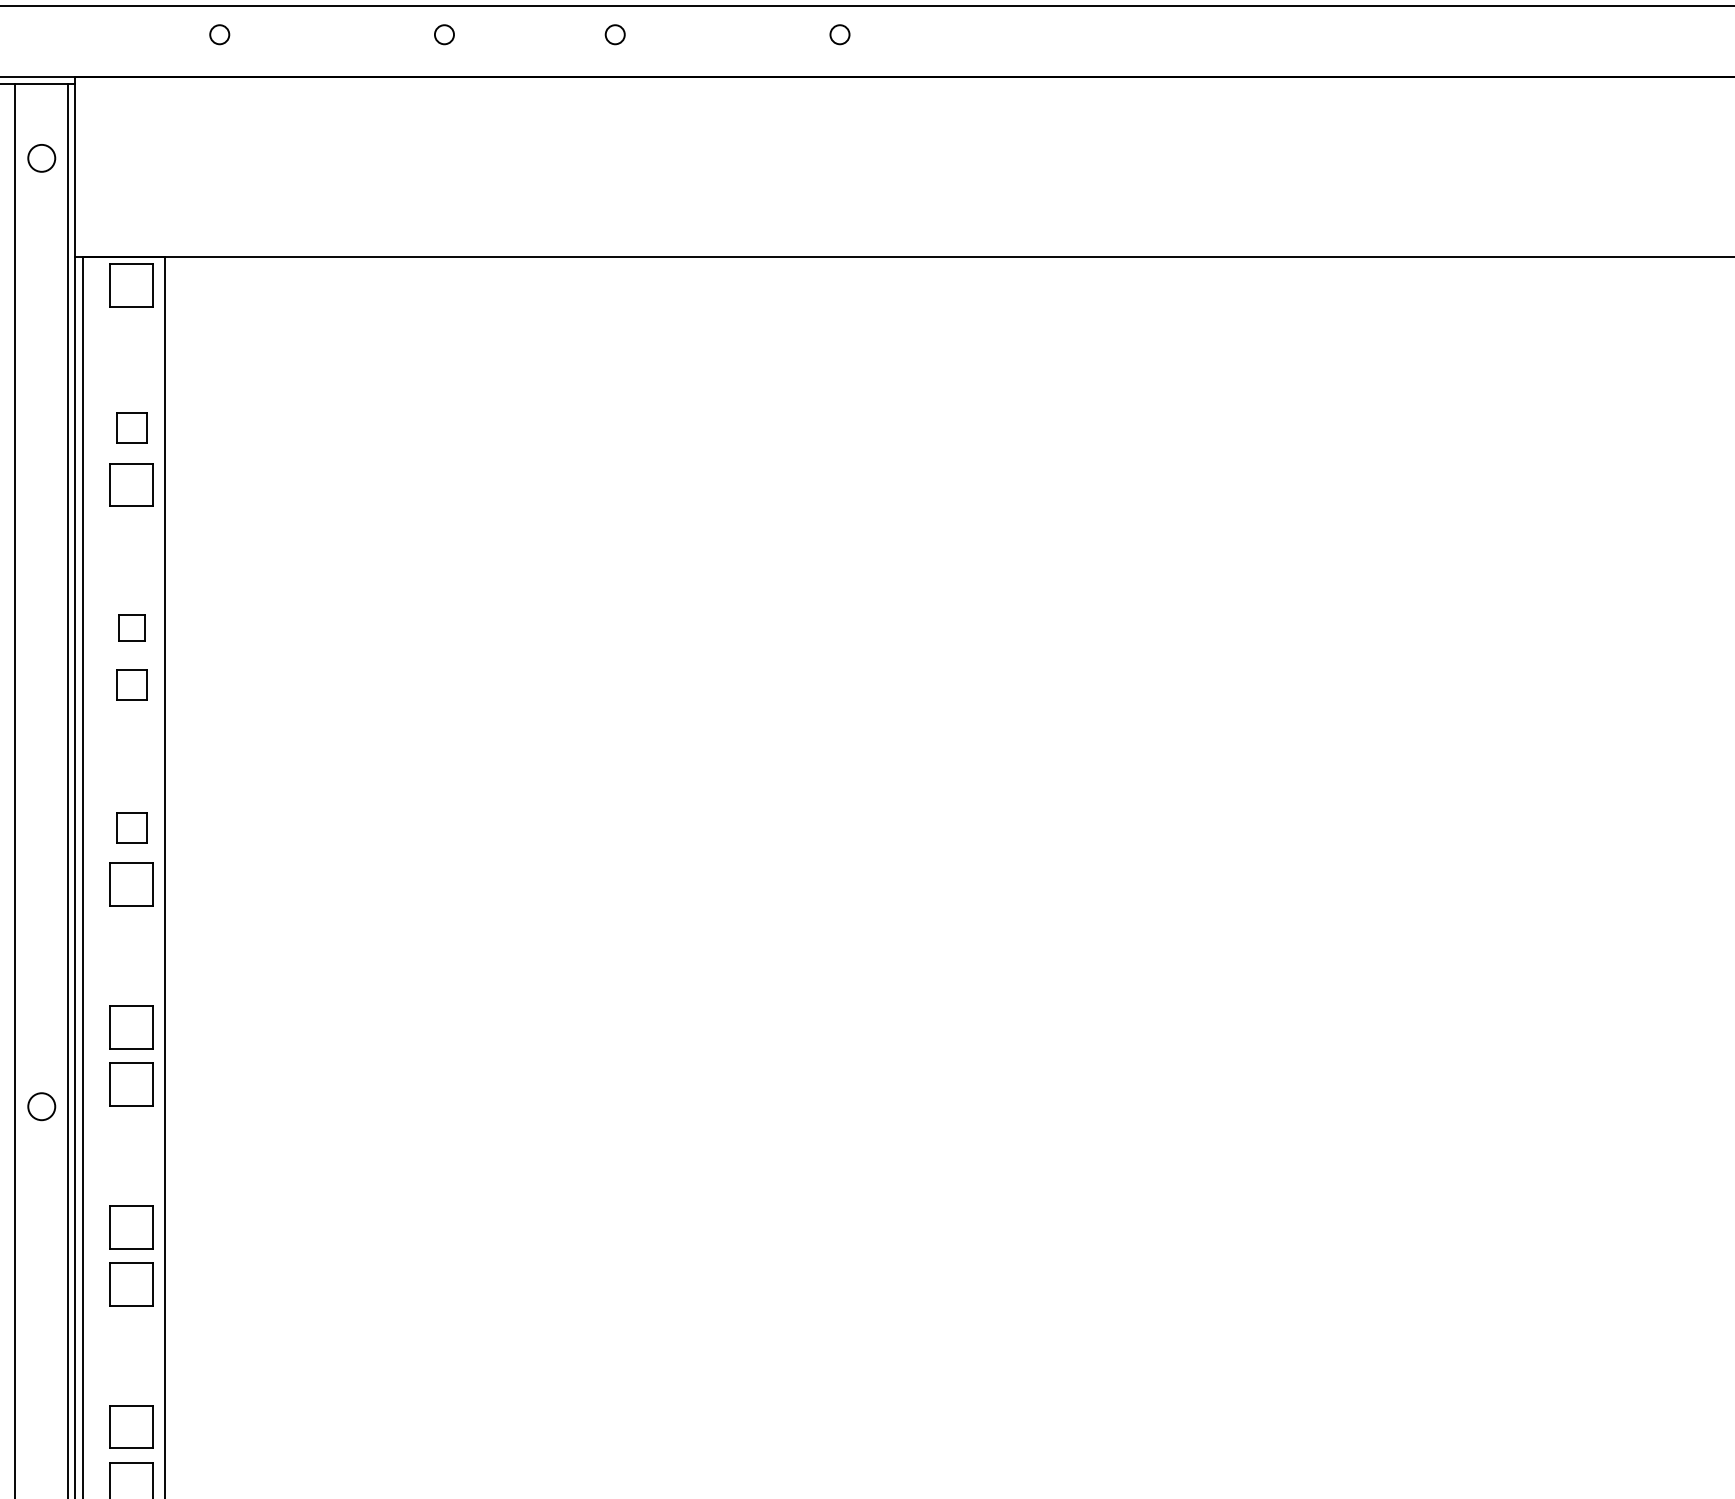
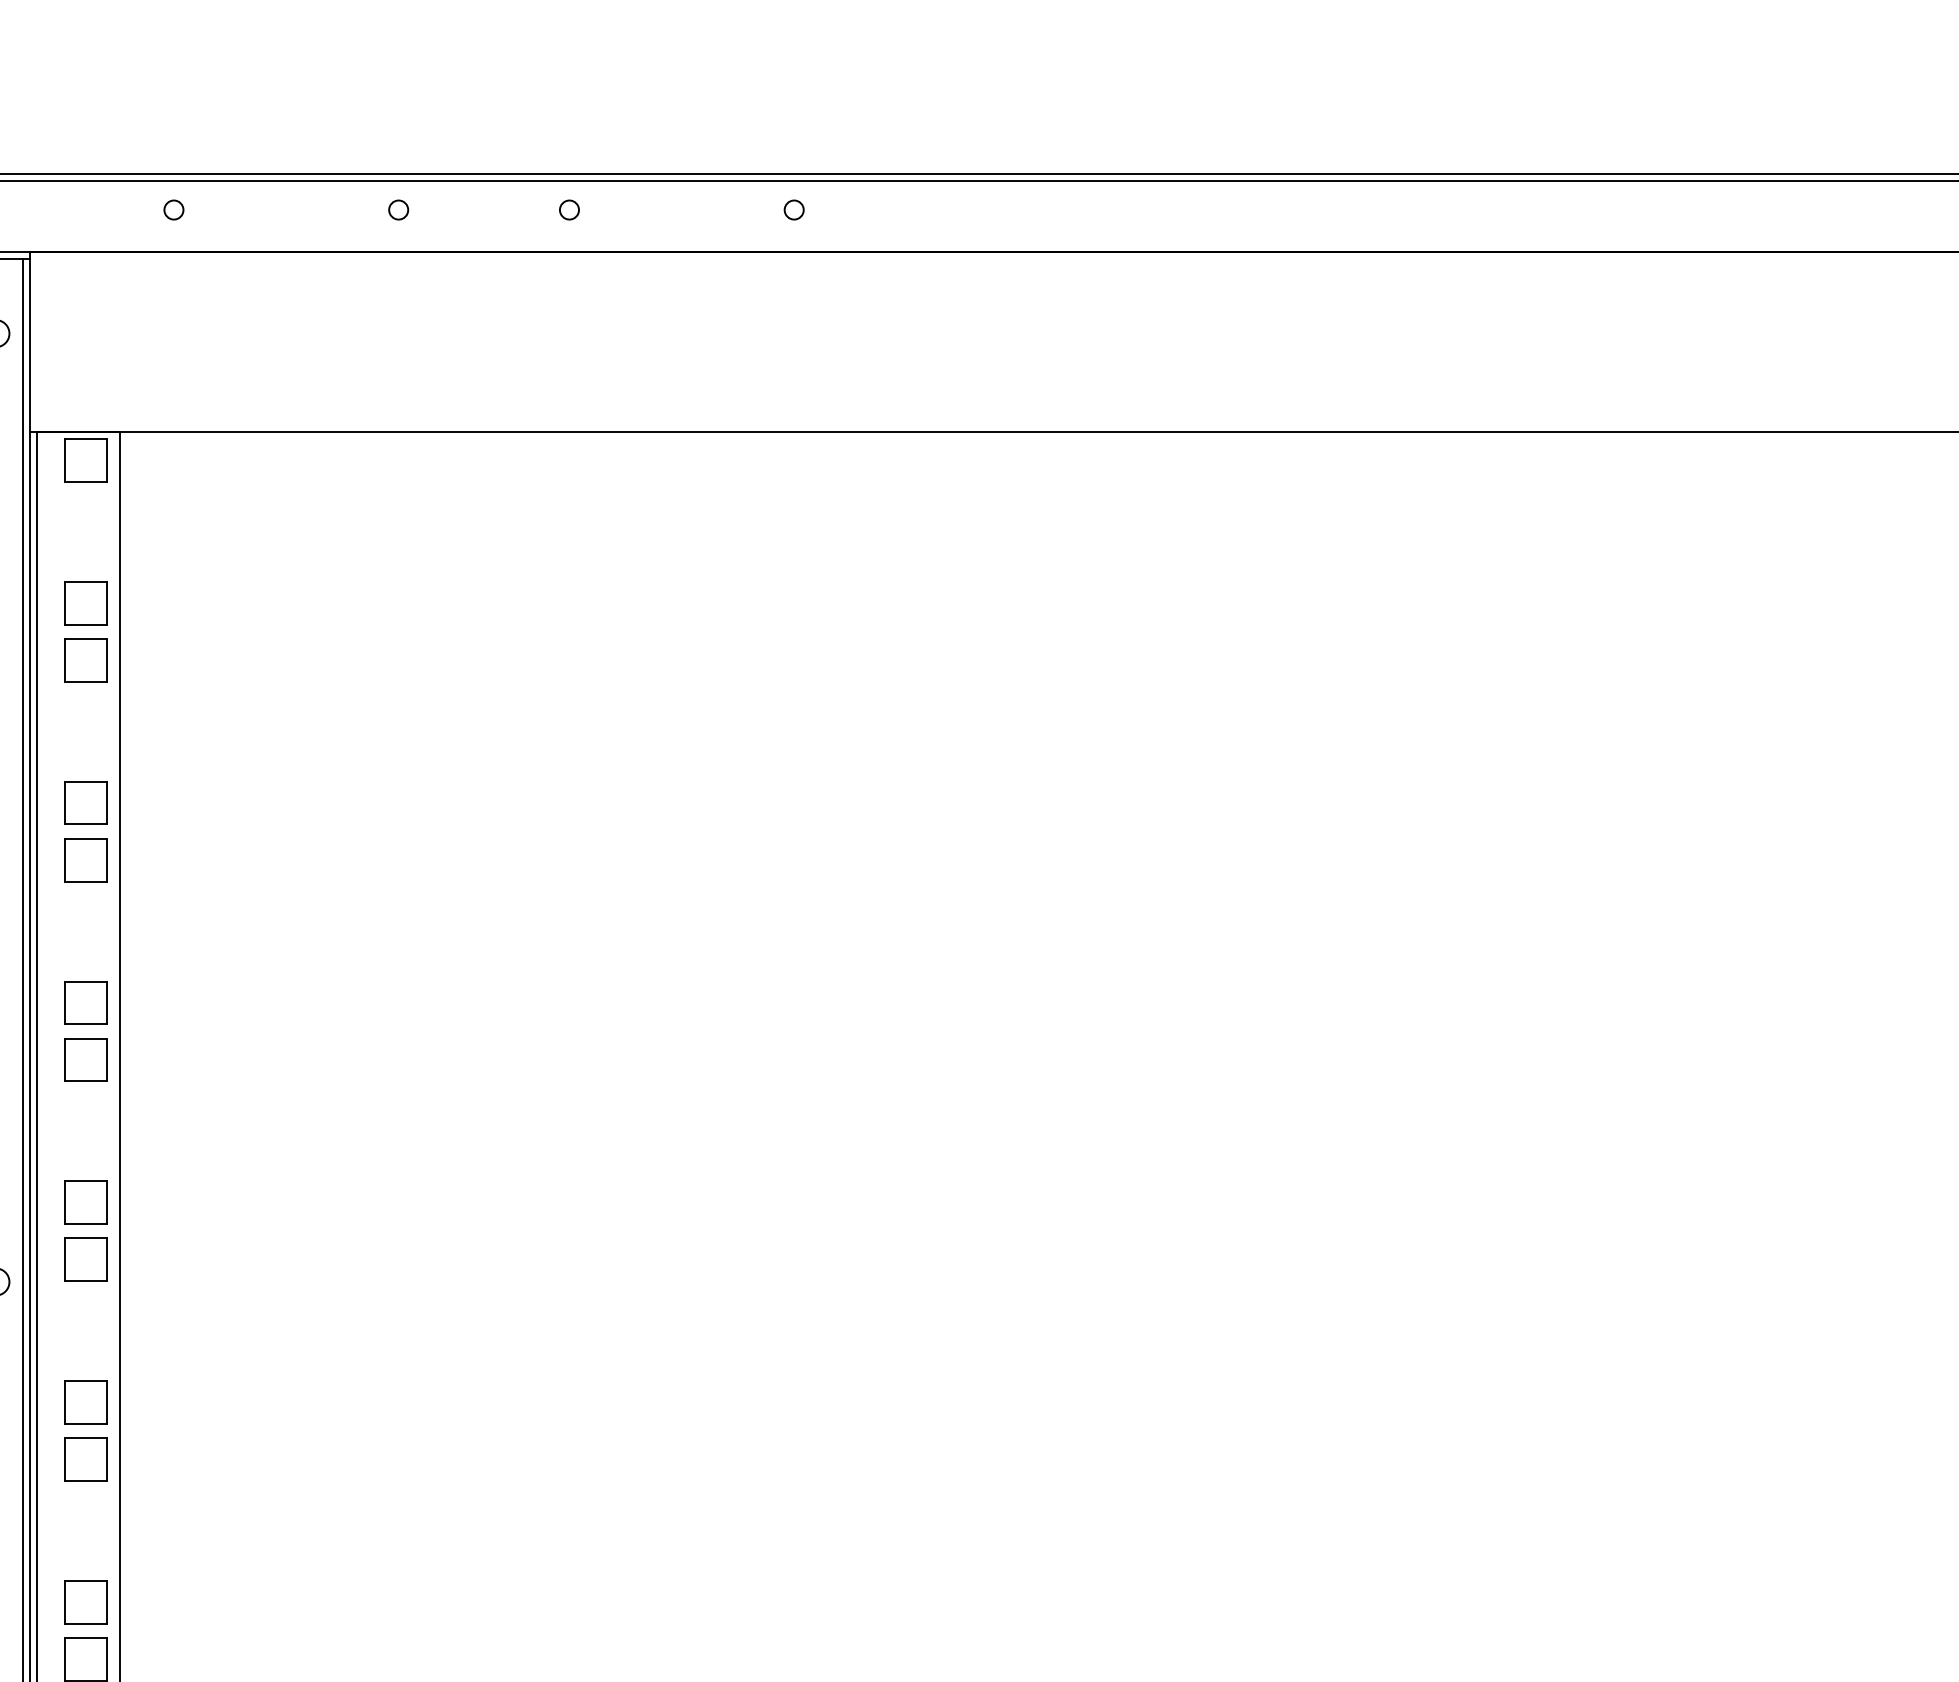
part: (131, 428) -> (85, 603), size x1.43
part: (131, 627) -> (85, 802), size x1.67
part: (131, 685) -> (85, 860), size x1.43
part: (131, 827) -> (85, 1002), size x1.43

